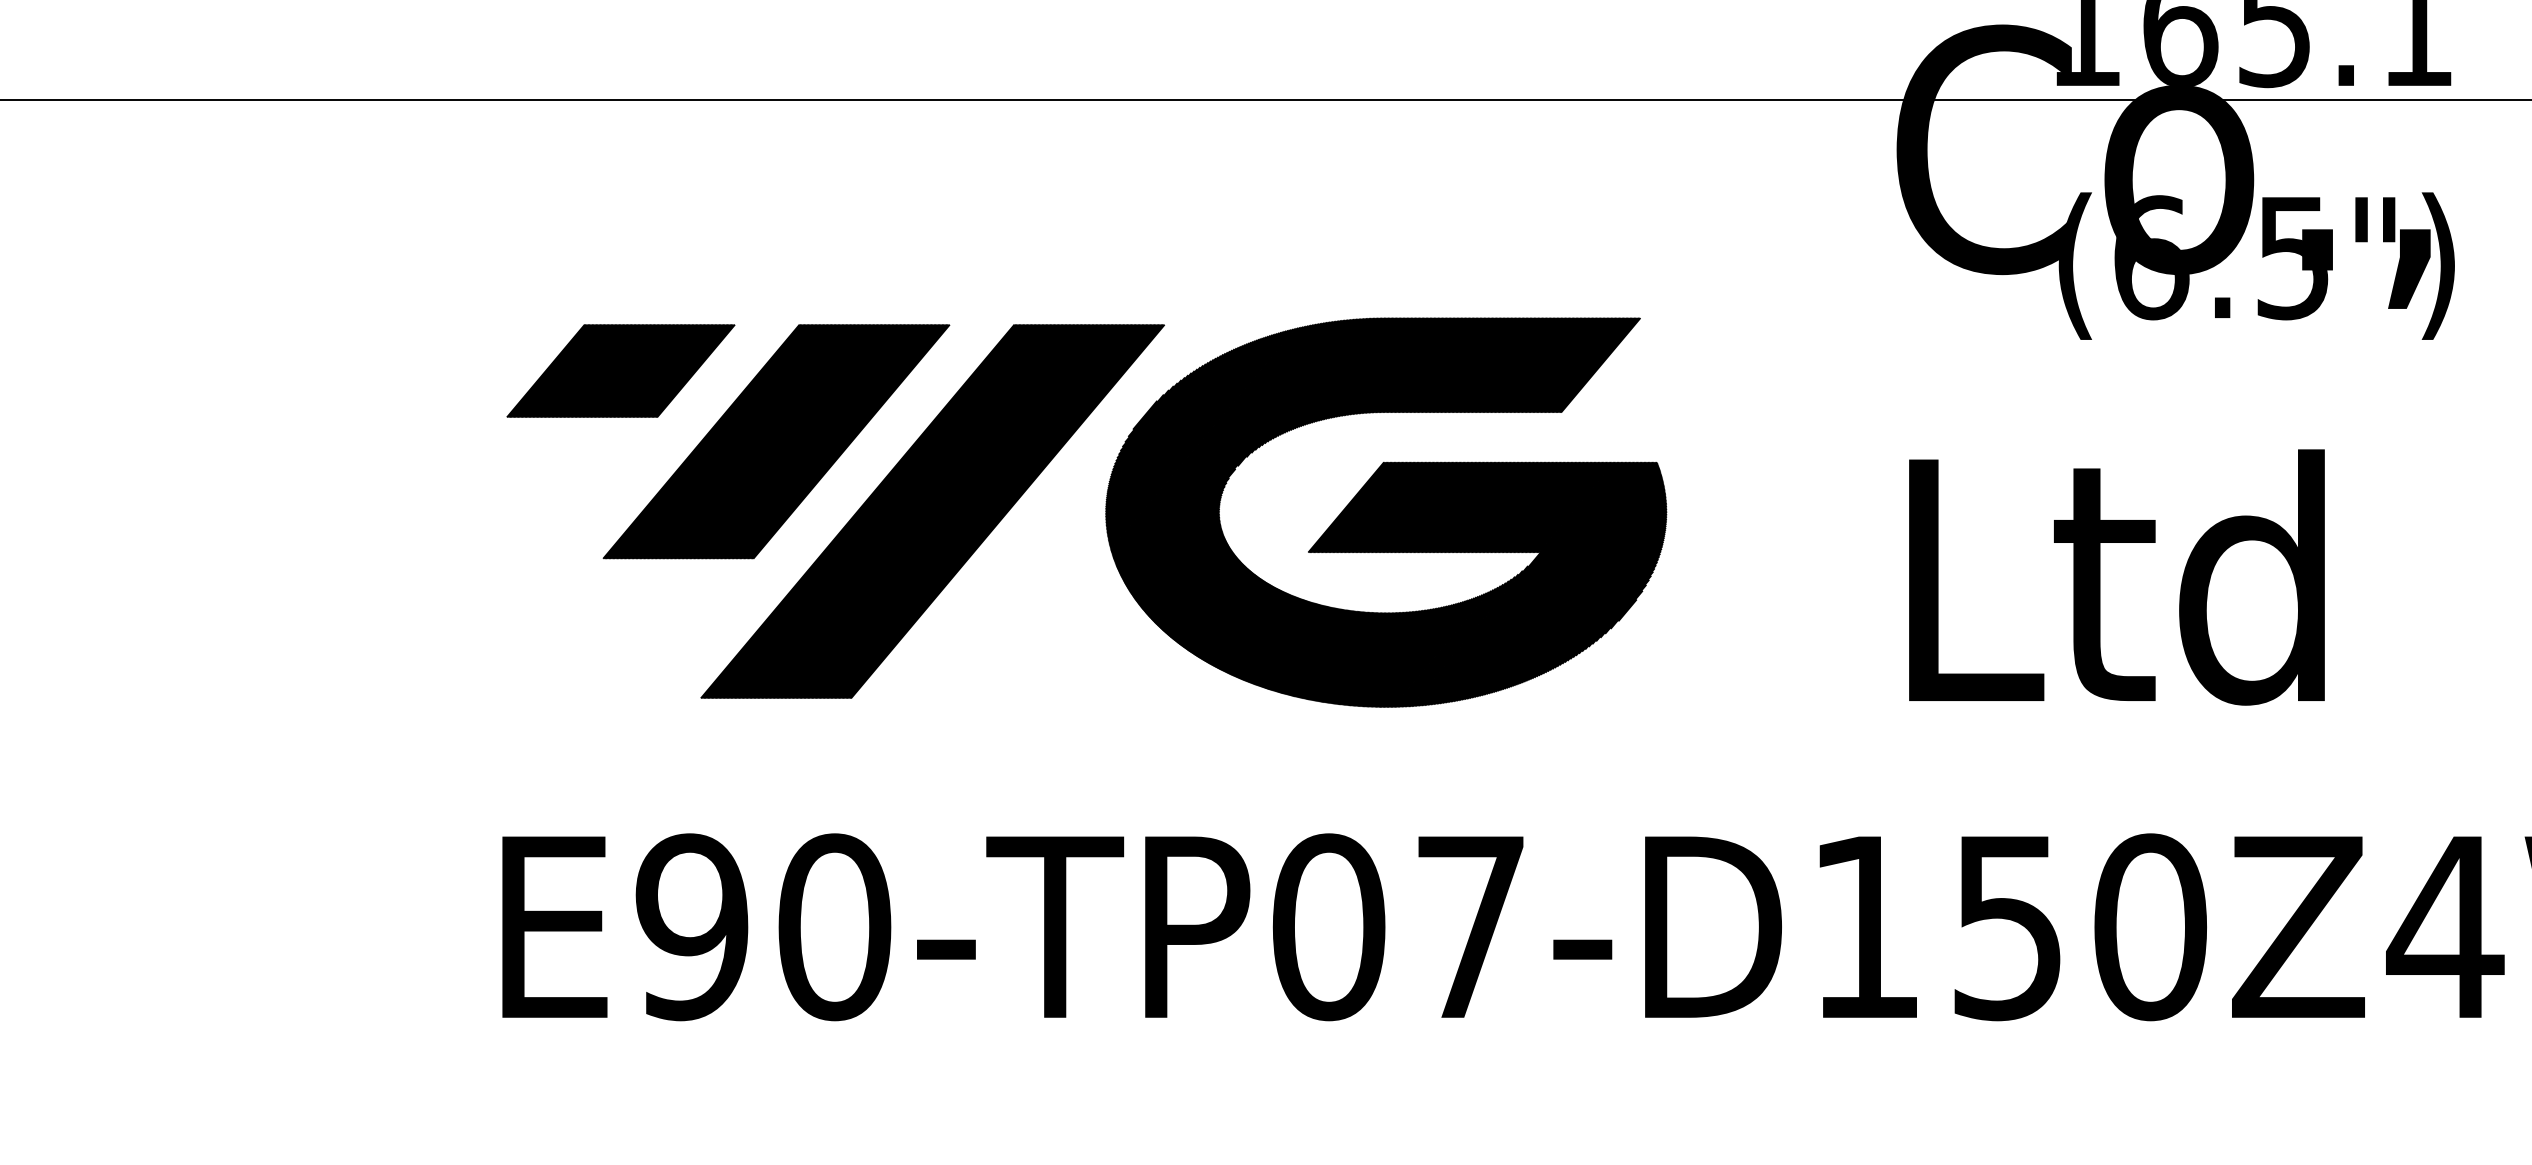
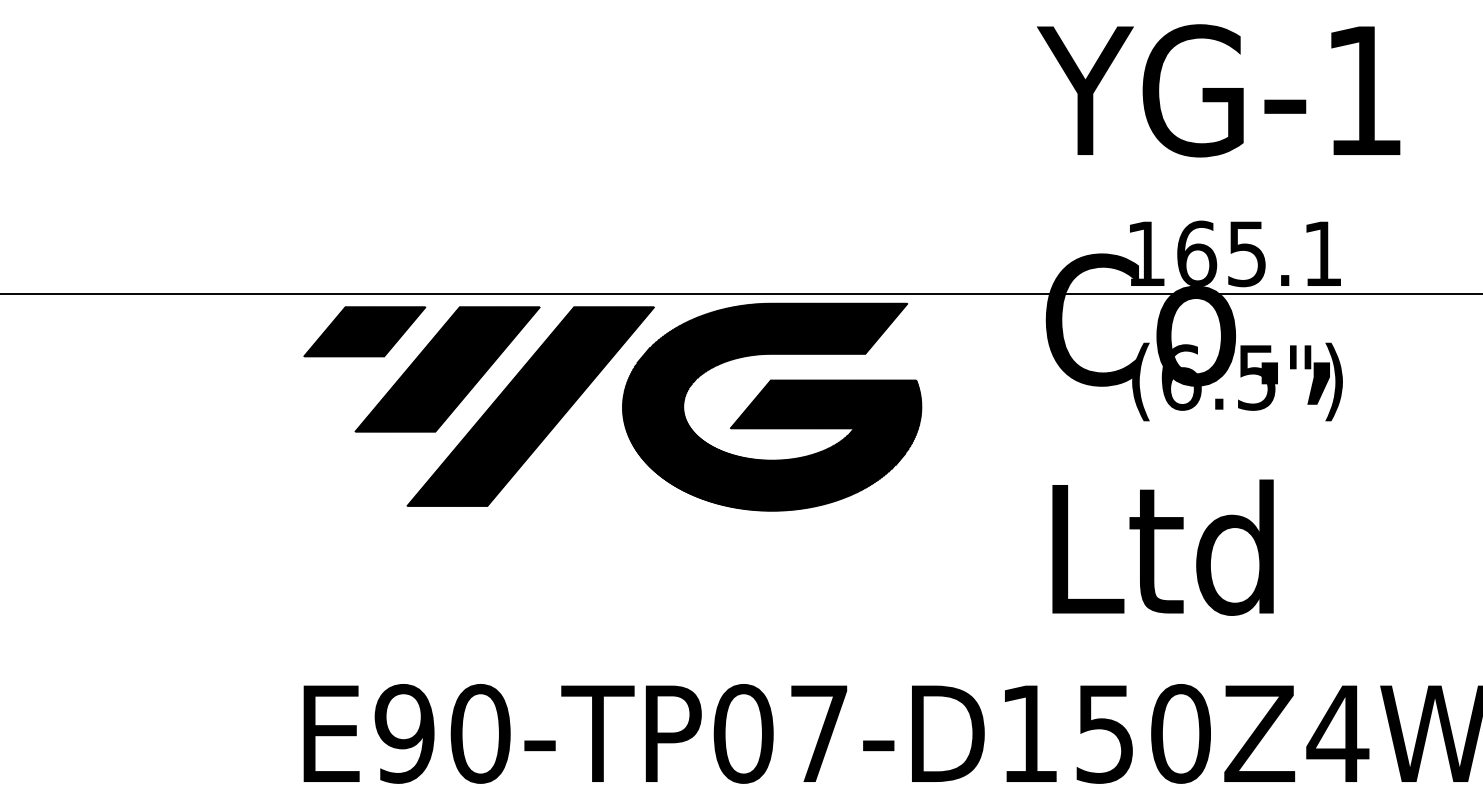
part: (1105, 511) -> (622, 406), moved

